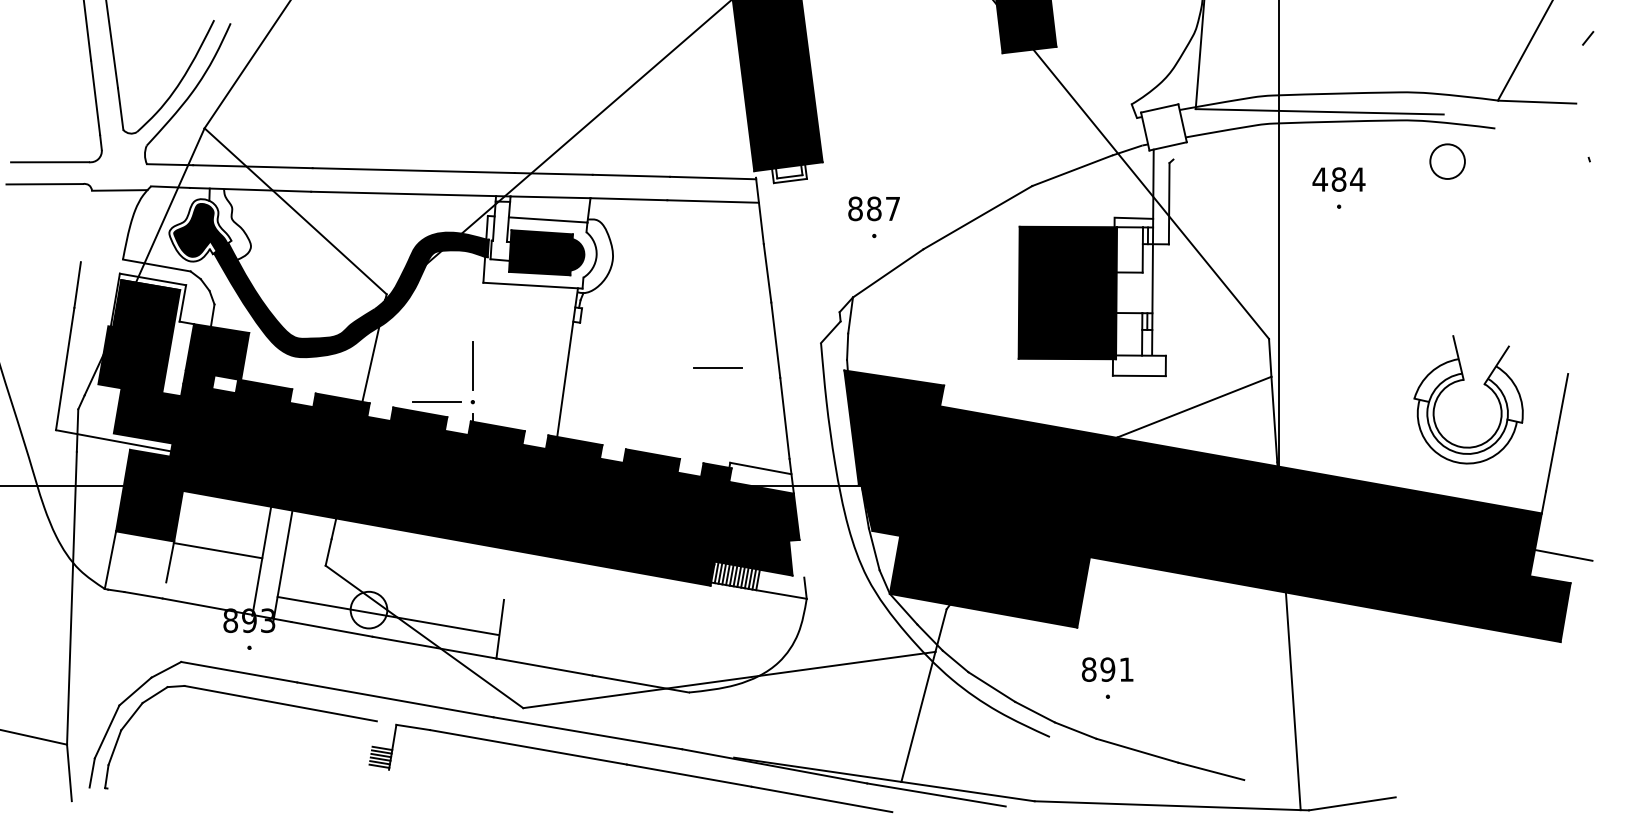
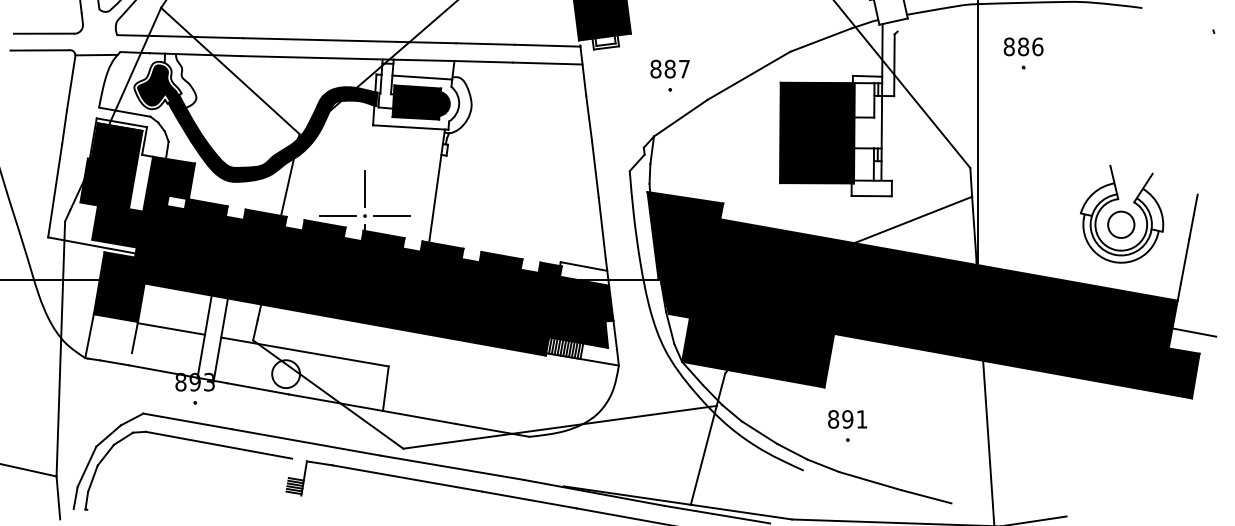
circle: (1447, 161) -> (1121, 224), moved
text: (1338, 179) -> (1023, 46), 484 -> 886
line: (86, 226) -> (71, 82), added
line: (717, 367) -> (392, 215), moved
line: (801, 558) -> (614, 334), added
line: (387, 615) -> (304, 351), moved

